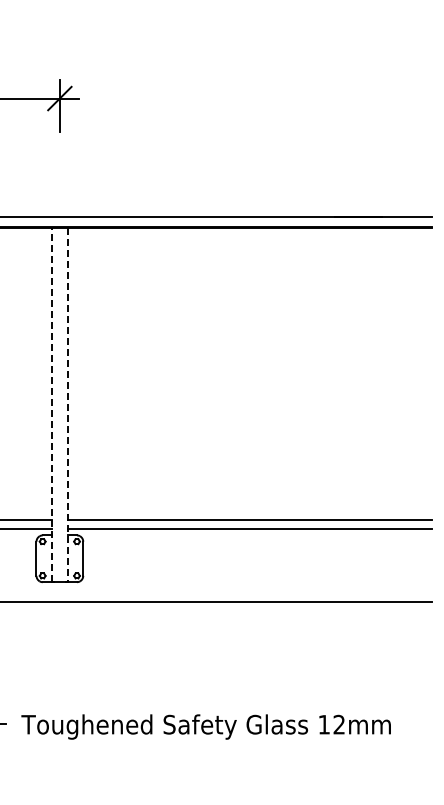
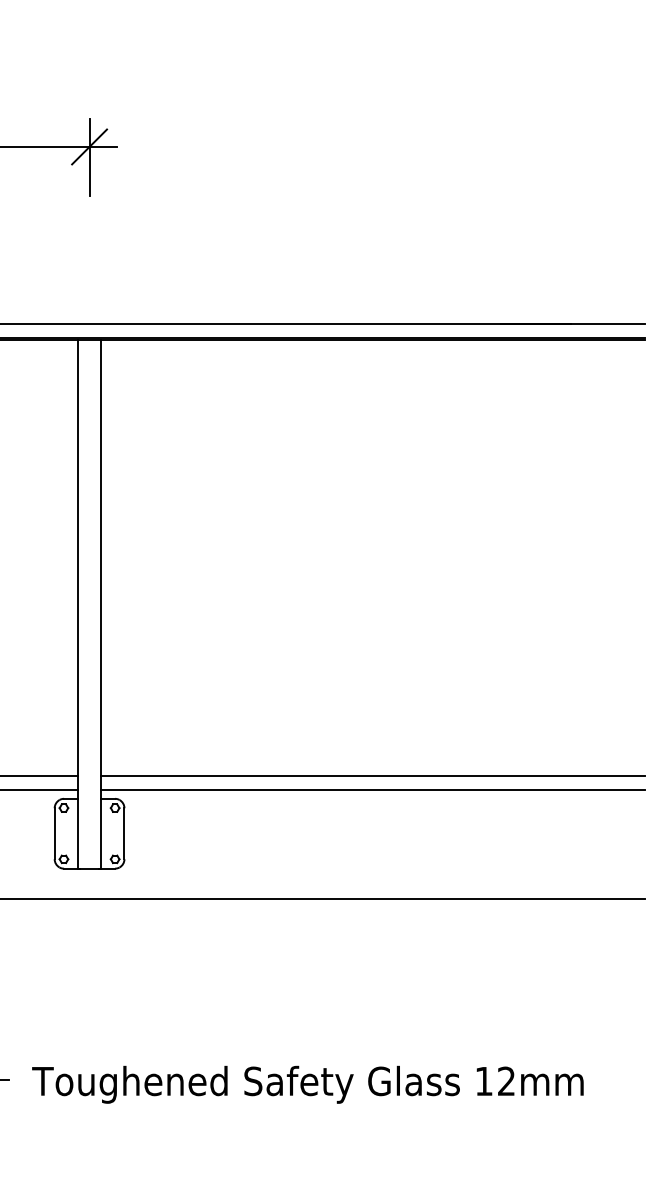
line: (52, 404) -> (78, 603), dashed -> solid
line: (67, 405) -> (100, 604), dashed -> solid

